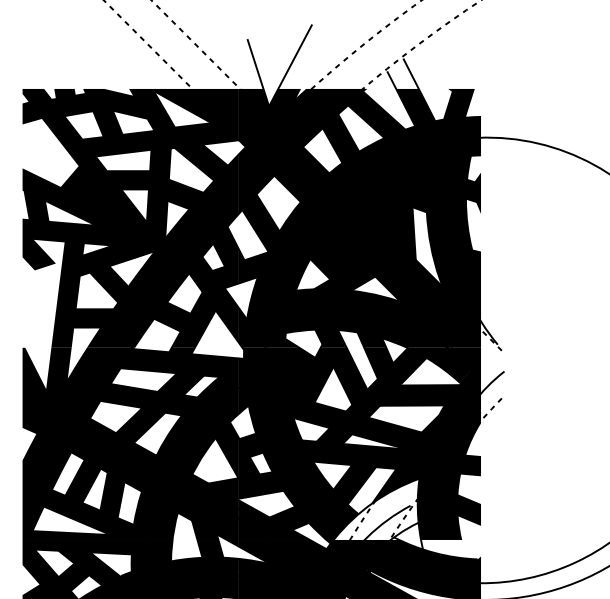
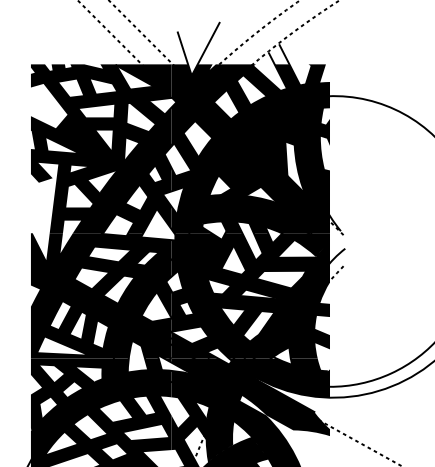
fill: (376, 509) -> (261, 338), added
fill: (443, 549) -> (305, 364), added

